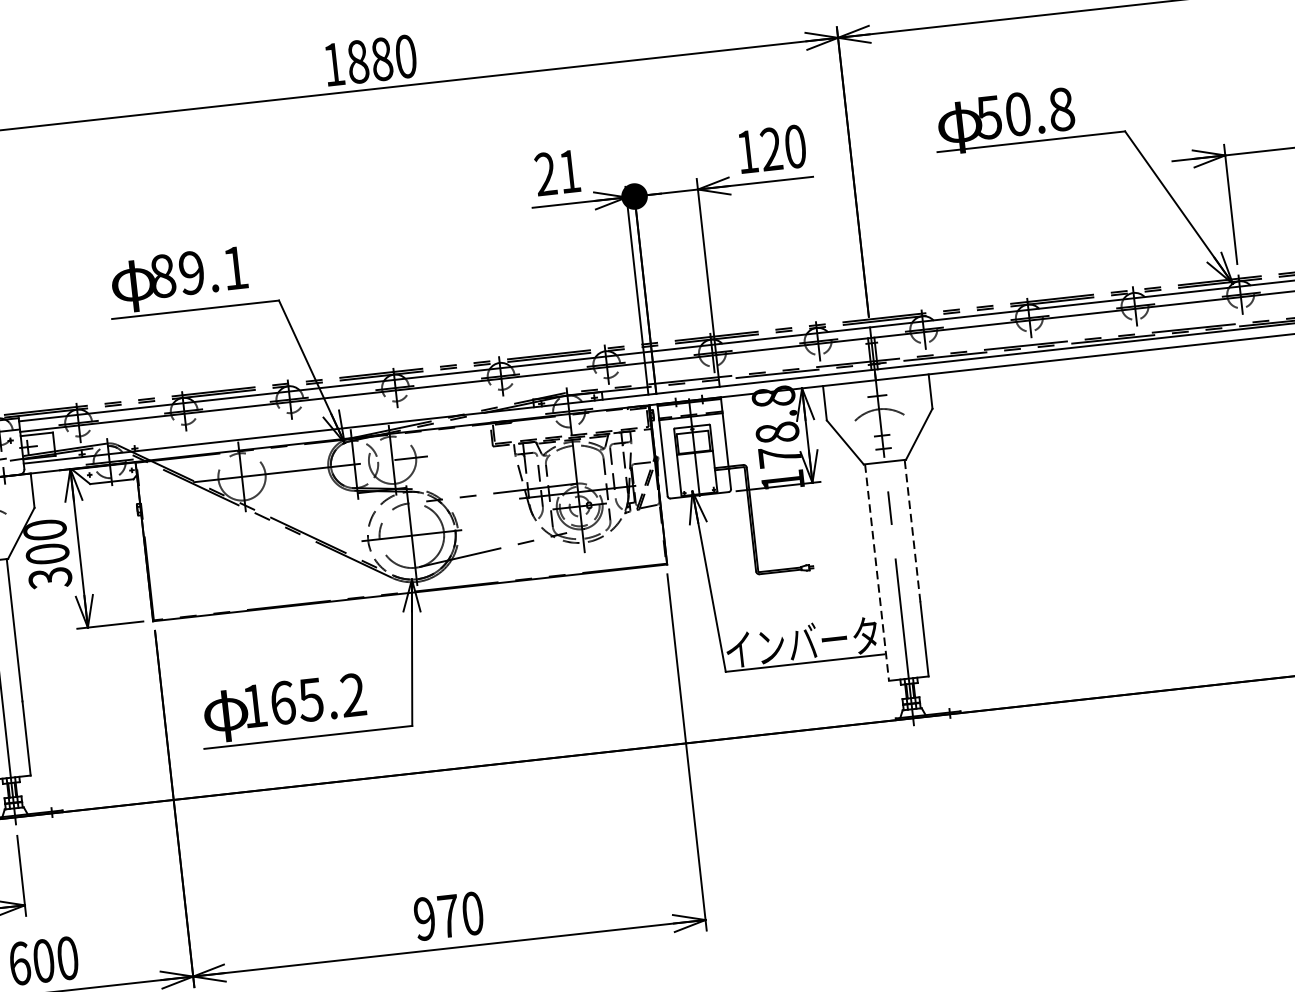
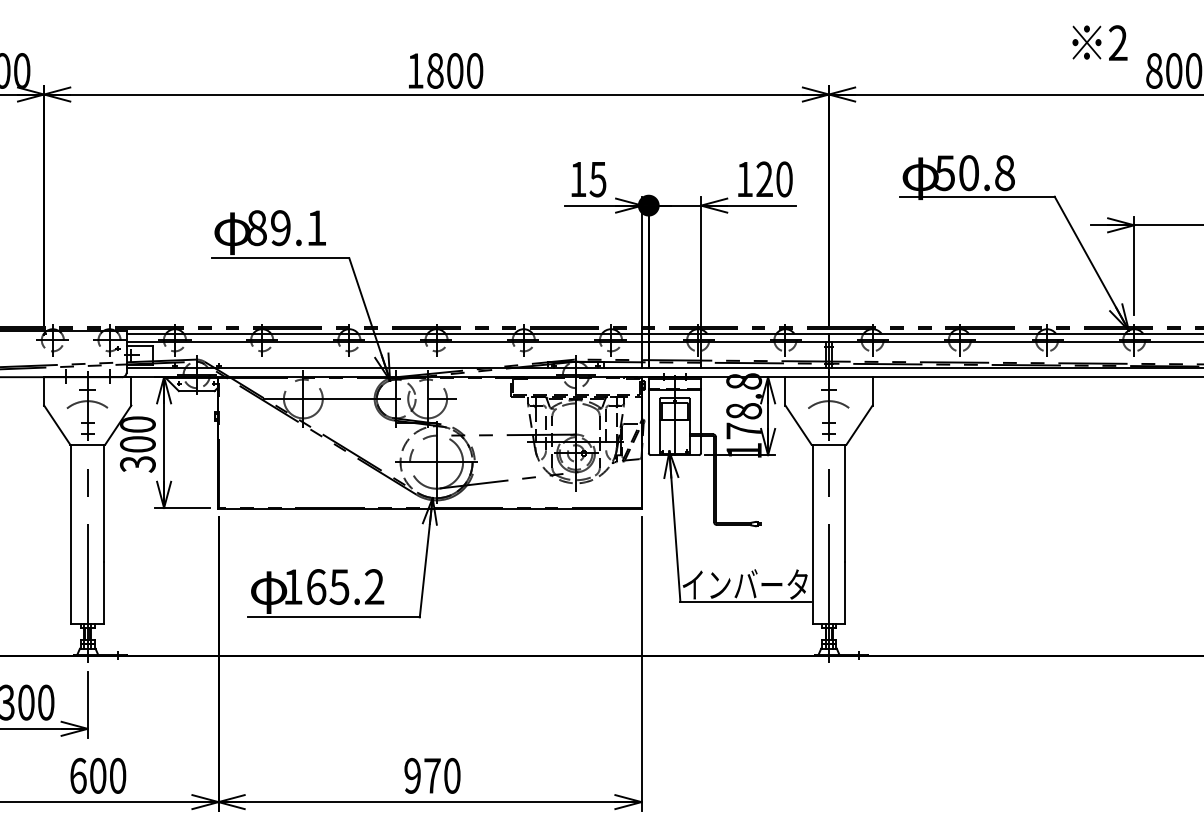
text: (382, 58) -> (455, 70), 1880 -> 1800
text: (558, 172) -> (588, 179), 21 -> 15
line: (912, 531) -> (845, 503), dashed -> solid
line: (876, 573) -> (812, 534), dashed -> solid

